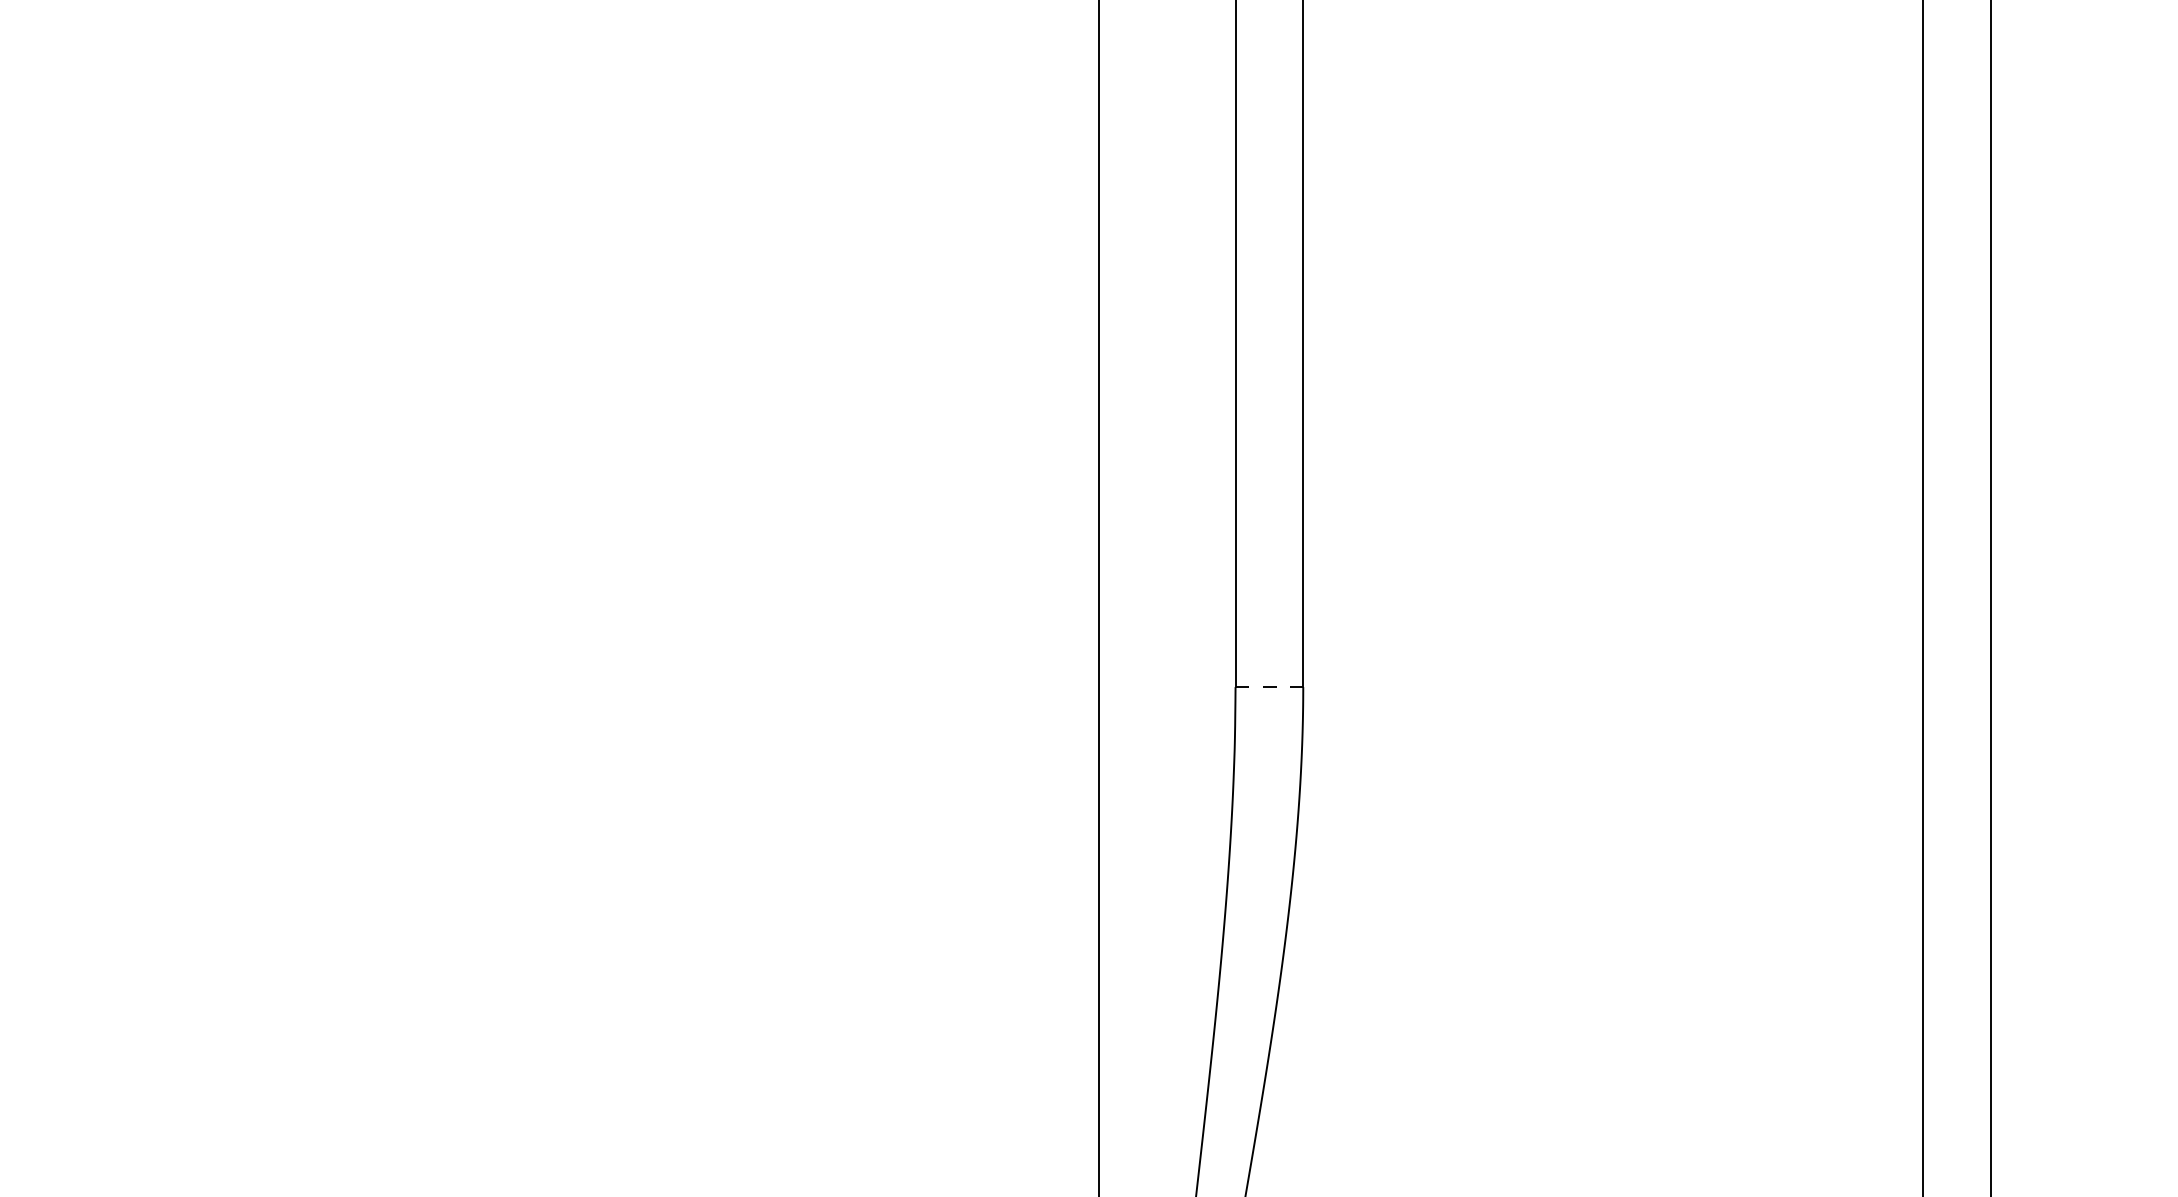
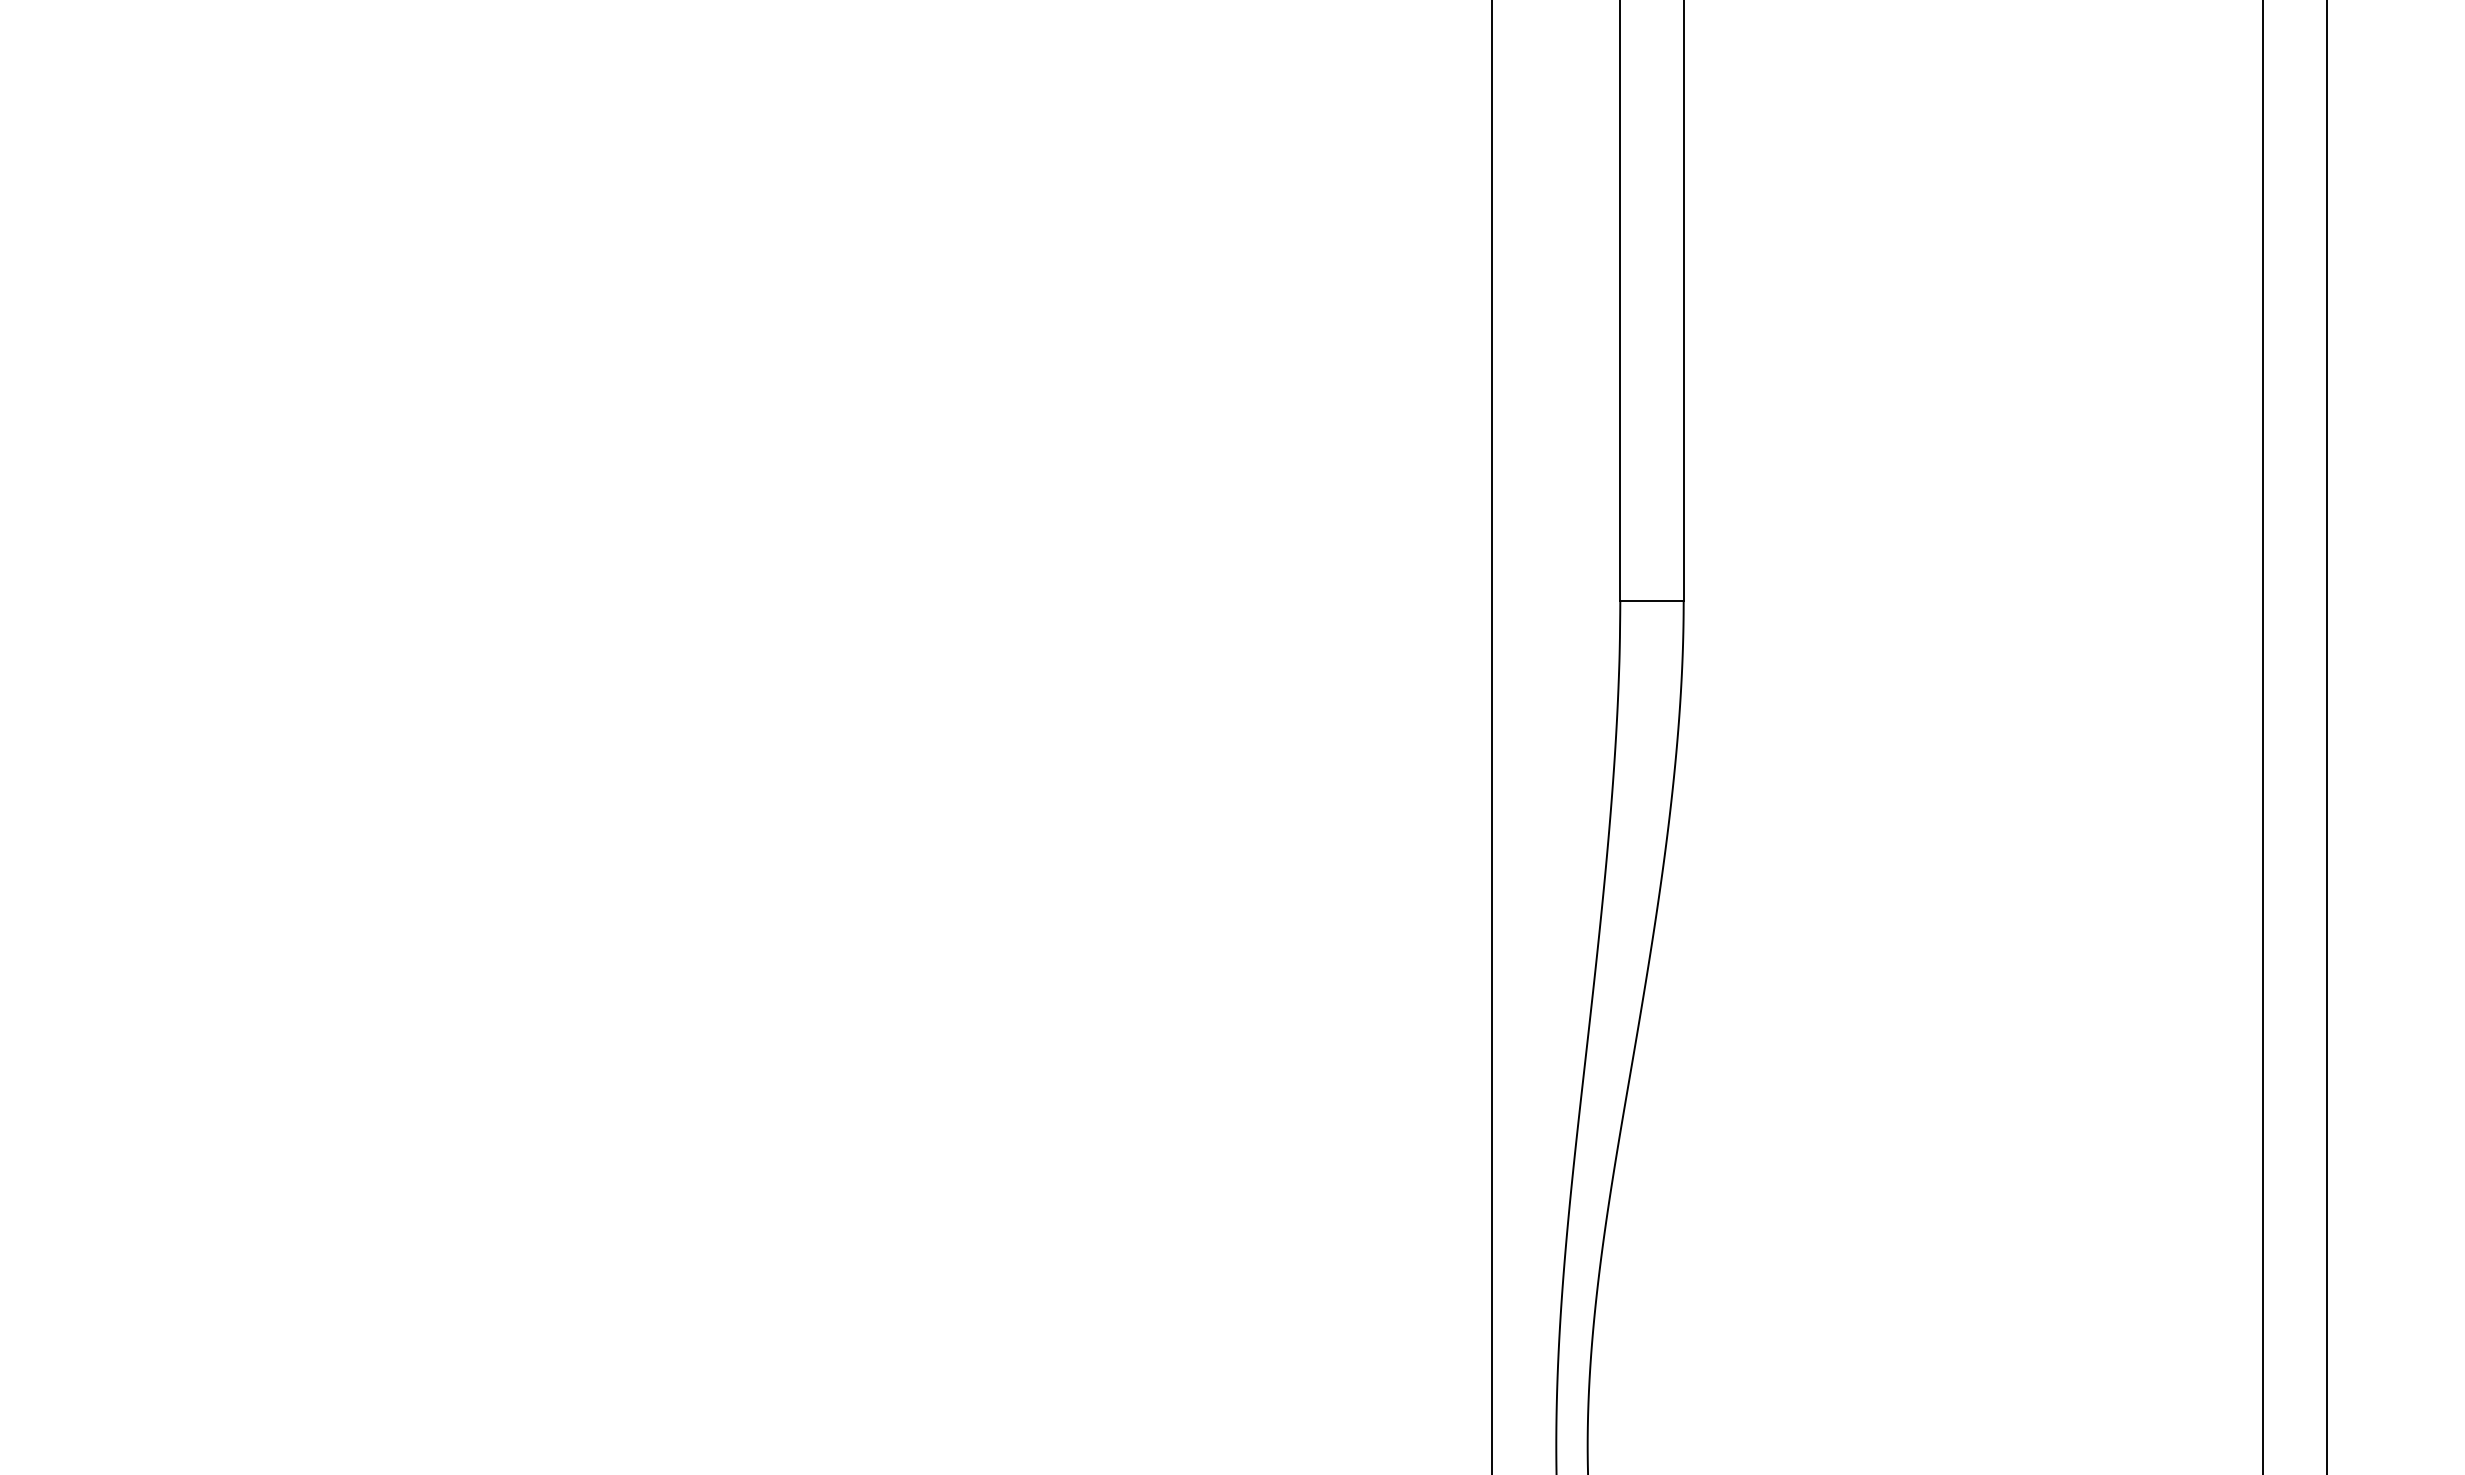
line: (1269, 687) -> (1652, 601), dashed -> solid

